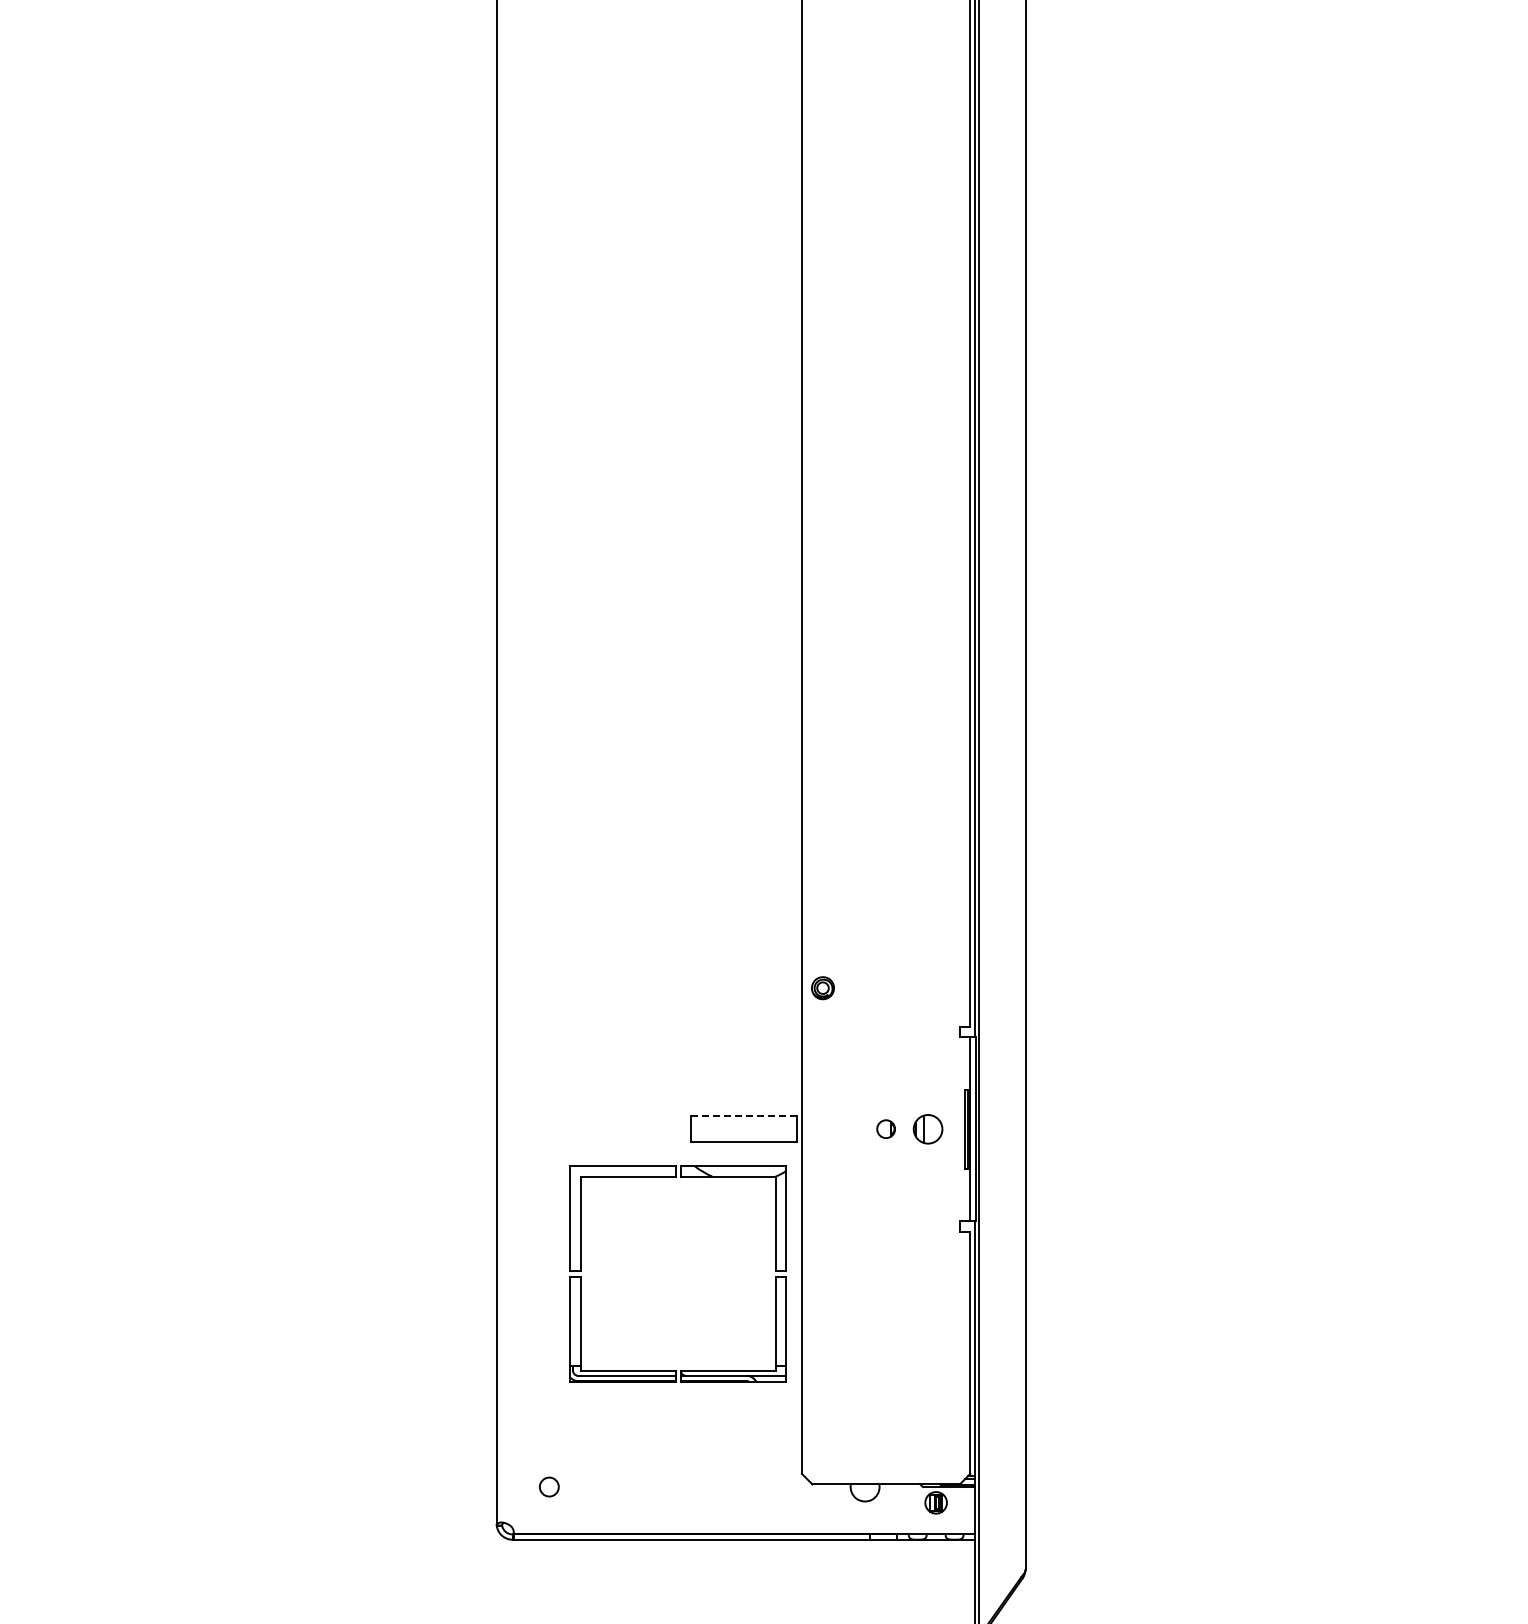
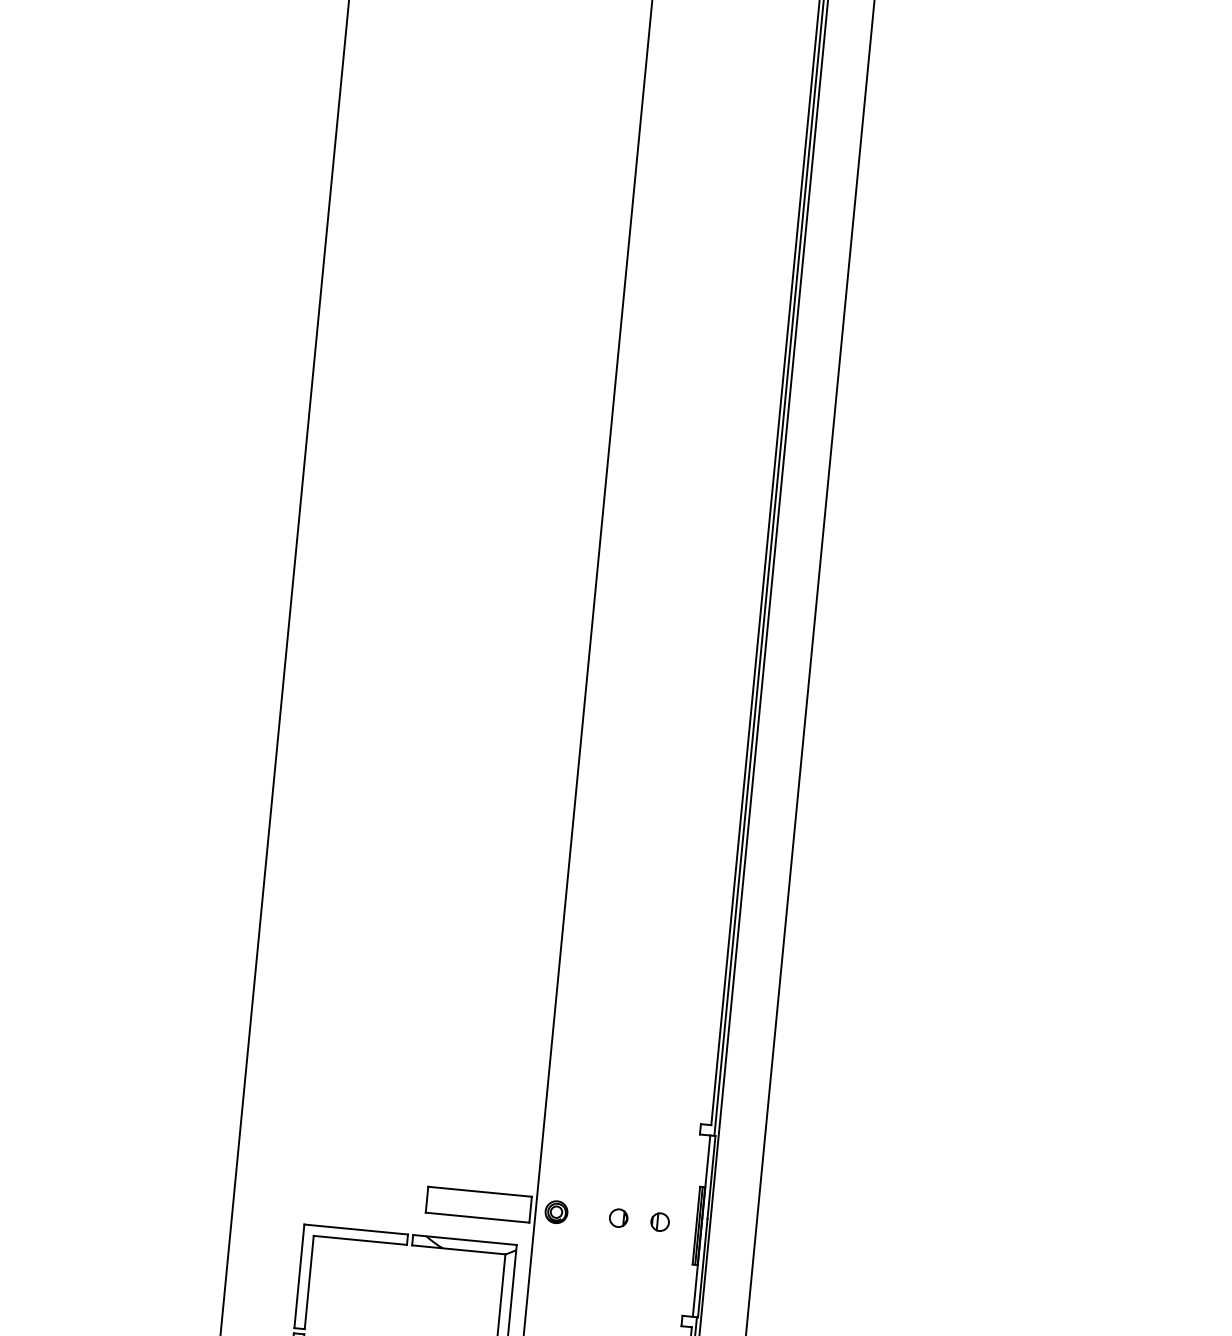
part: (822, 988) -> (556, 1212), moved
line: (744, 1116) -> (480, 1192), dashed -> solid
part: (928, 1128) -> (660, 1221), size x0.62

